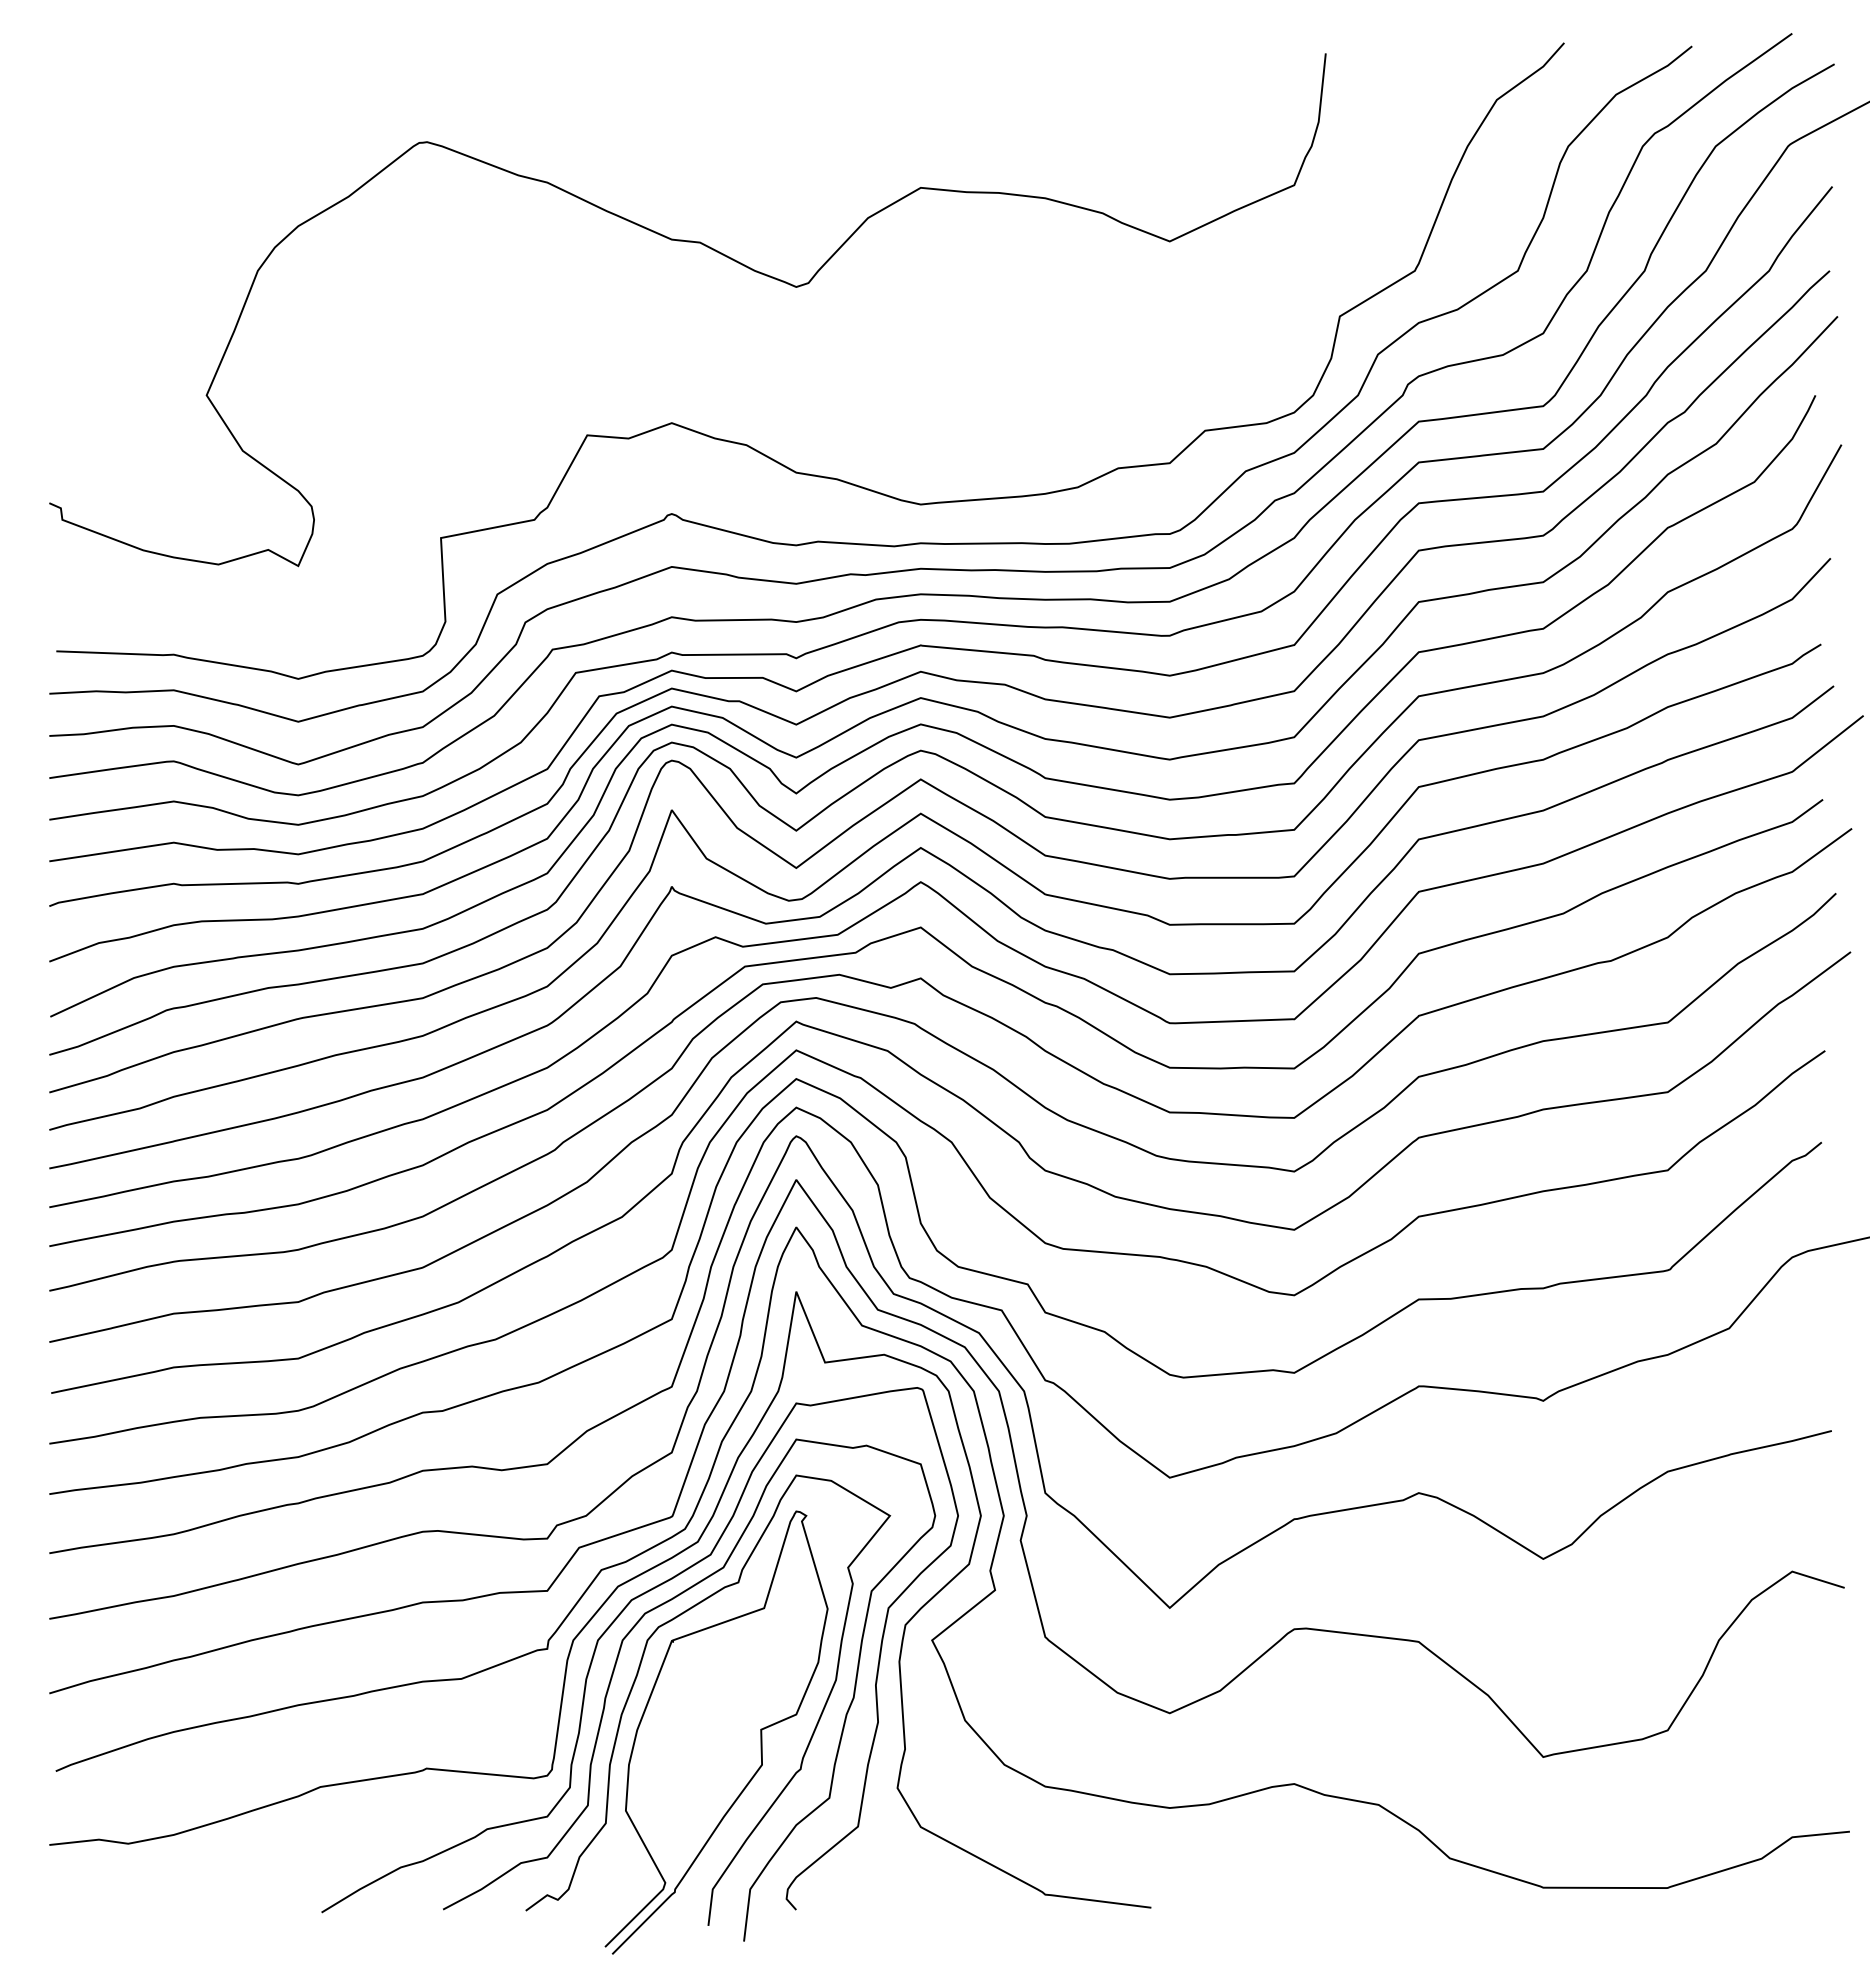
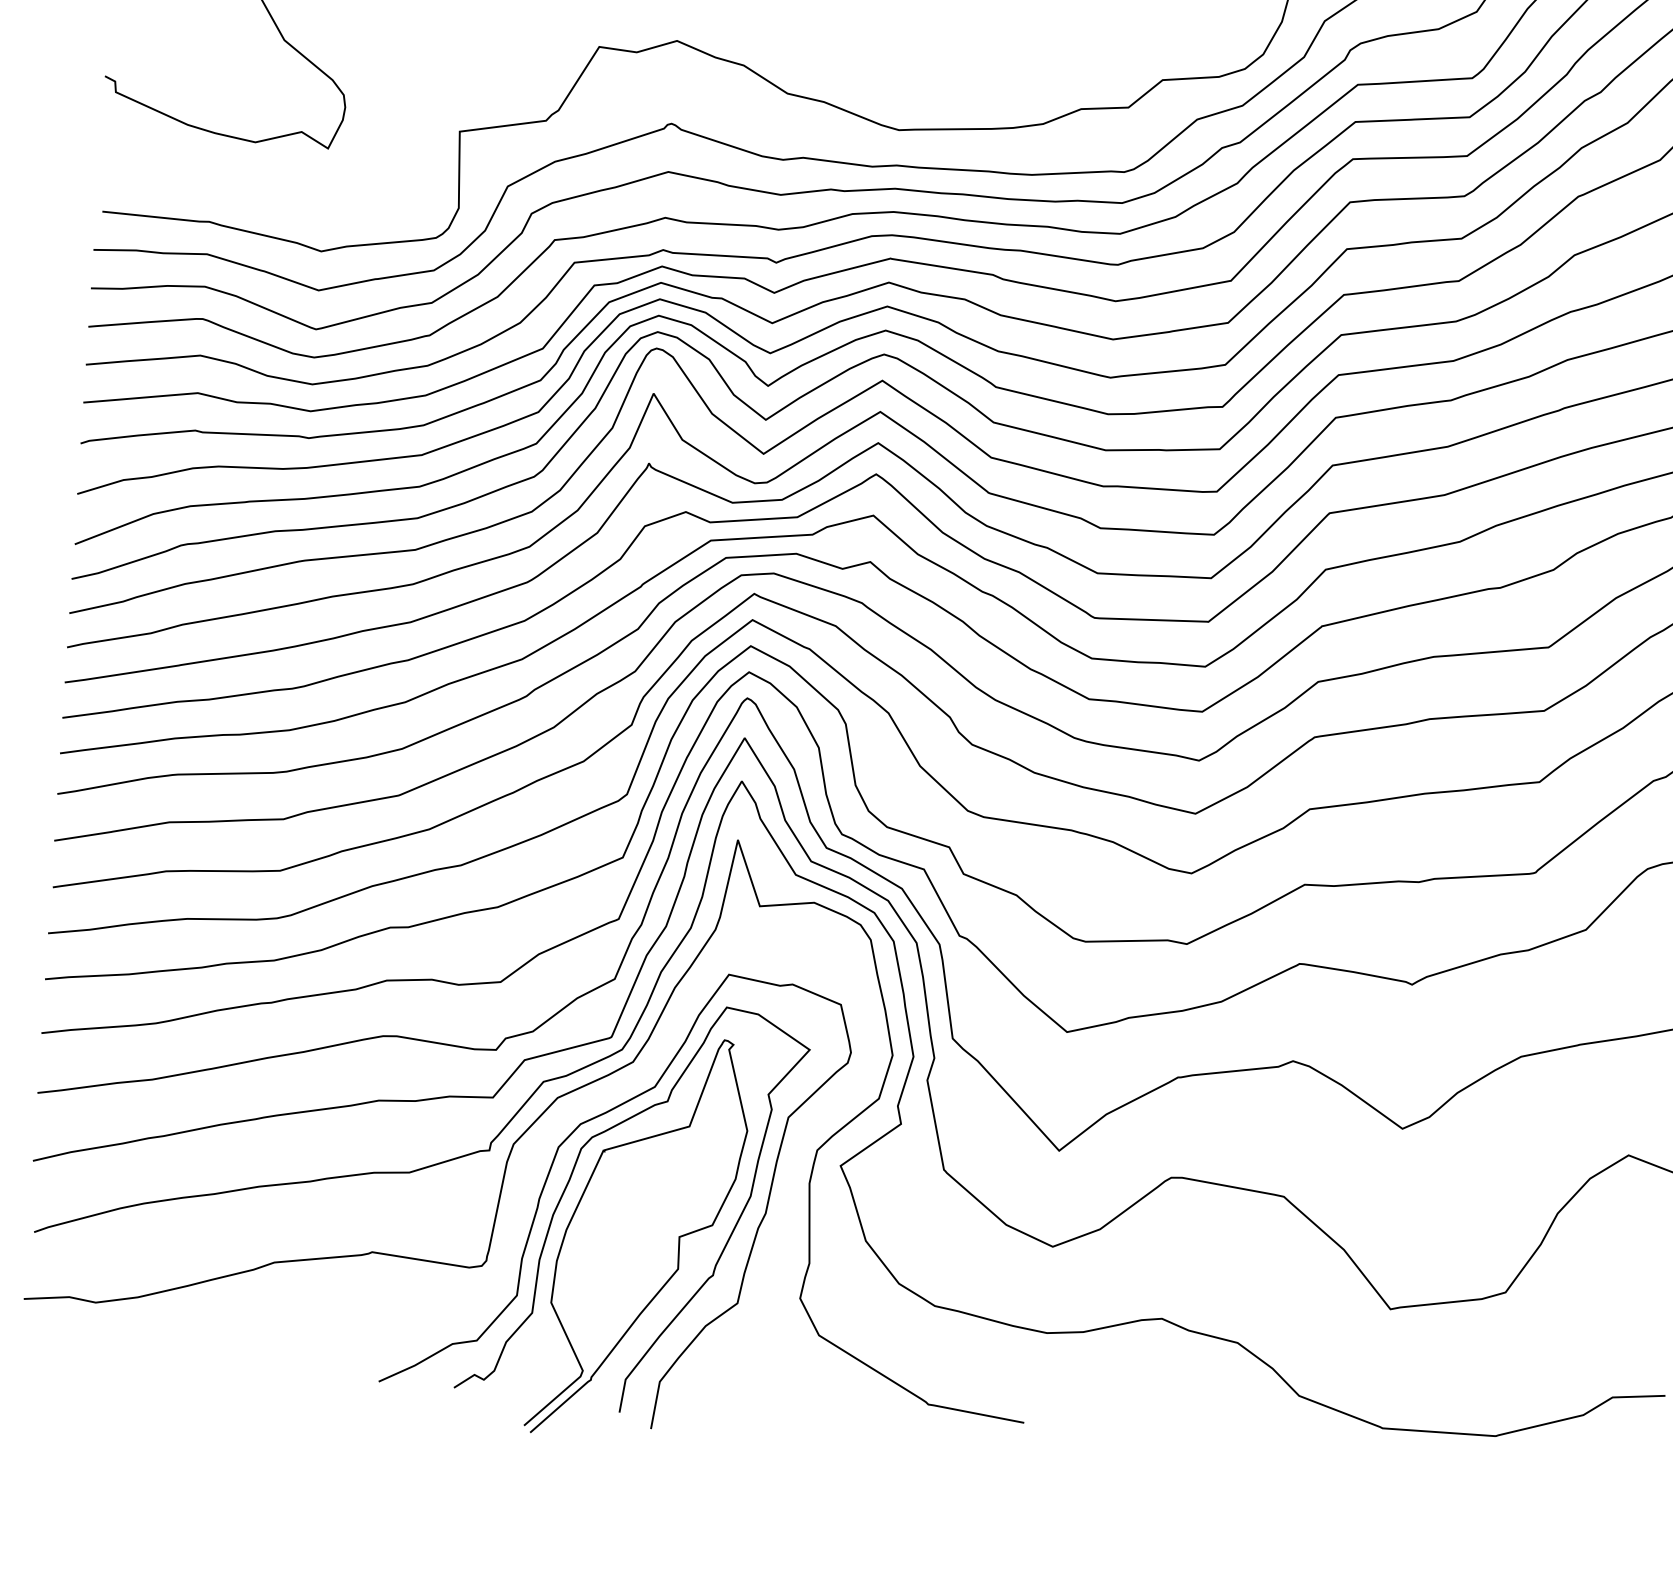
curve: (609, 1628) -> (547, 1135), removed

